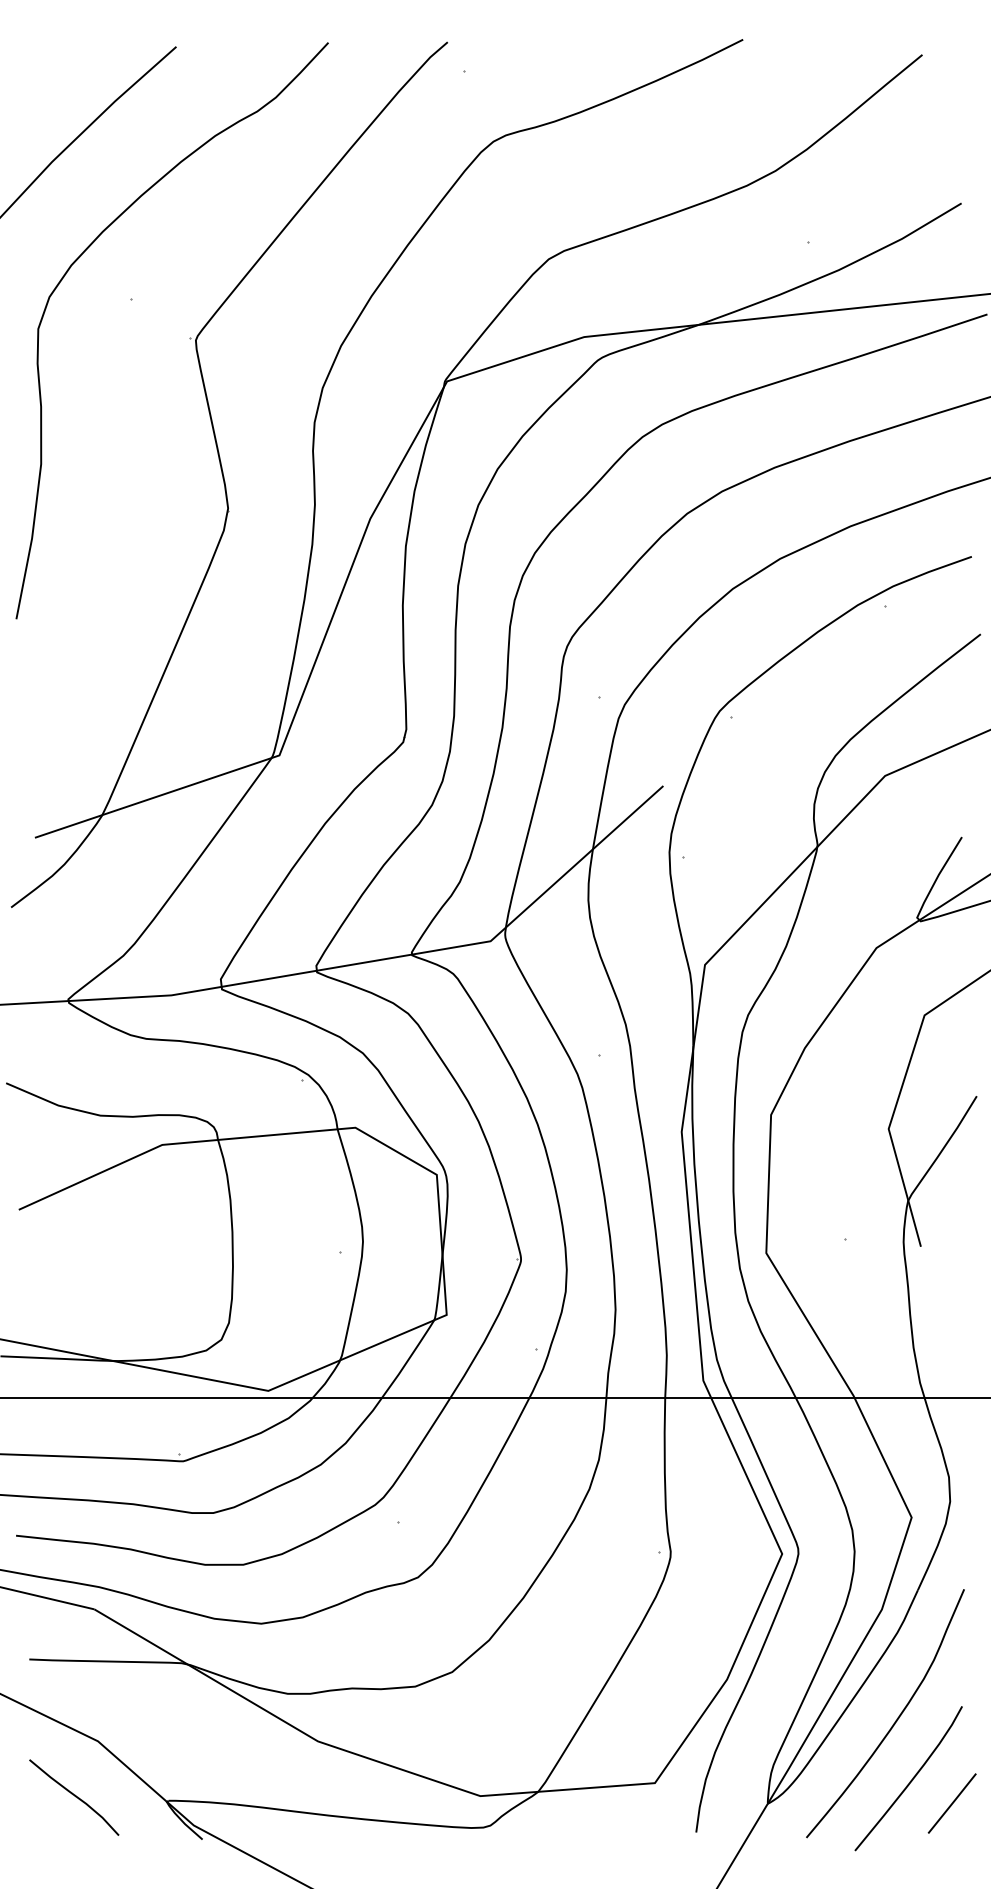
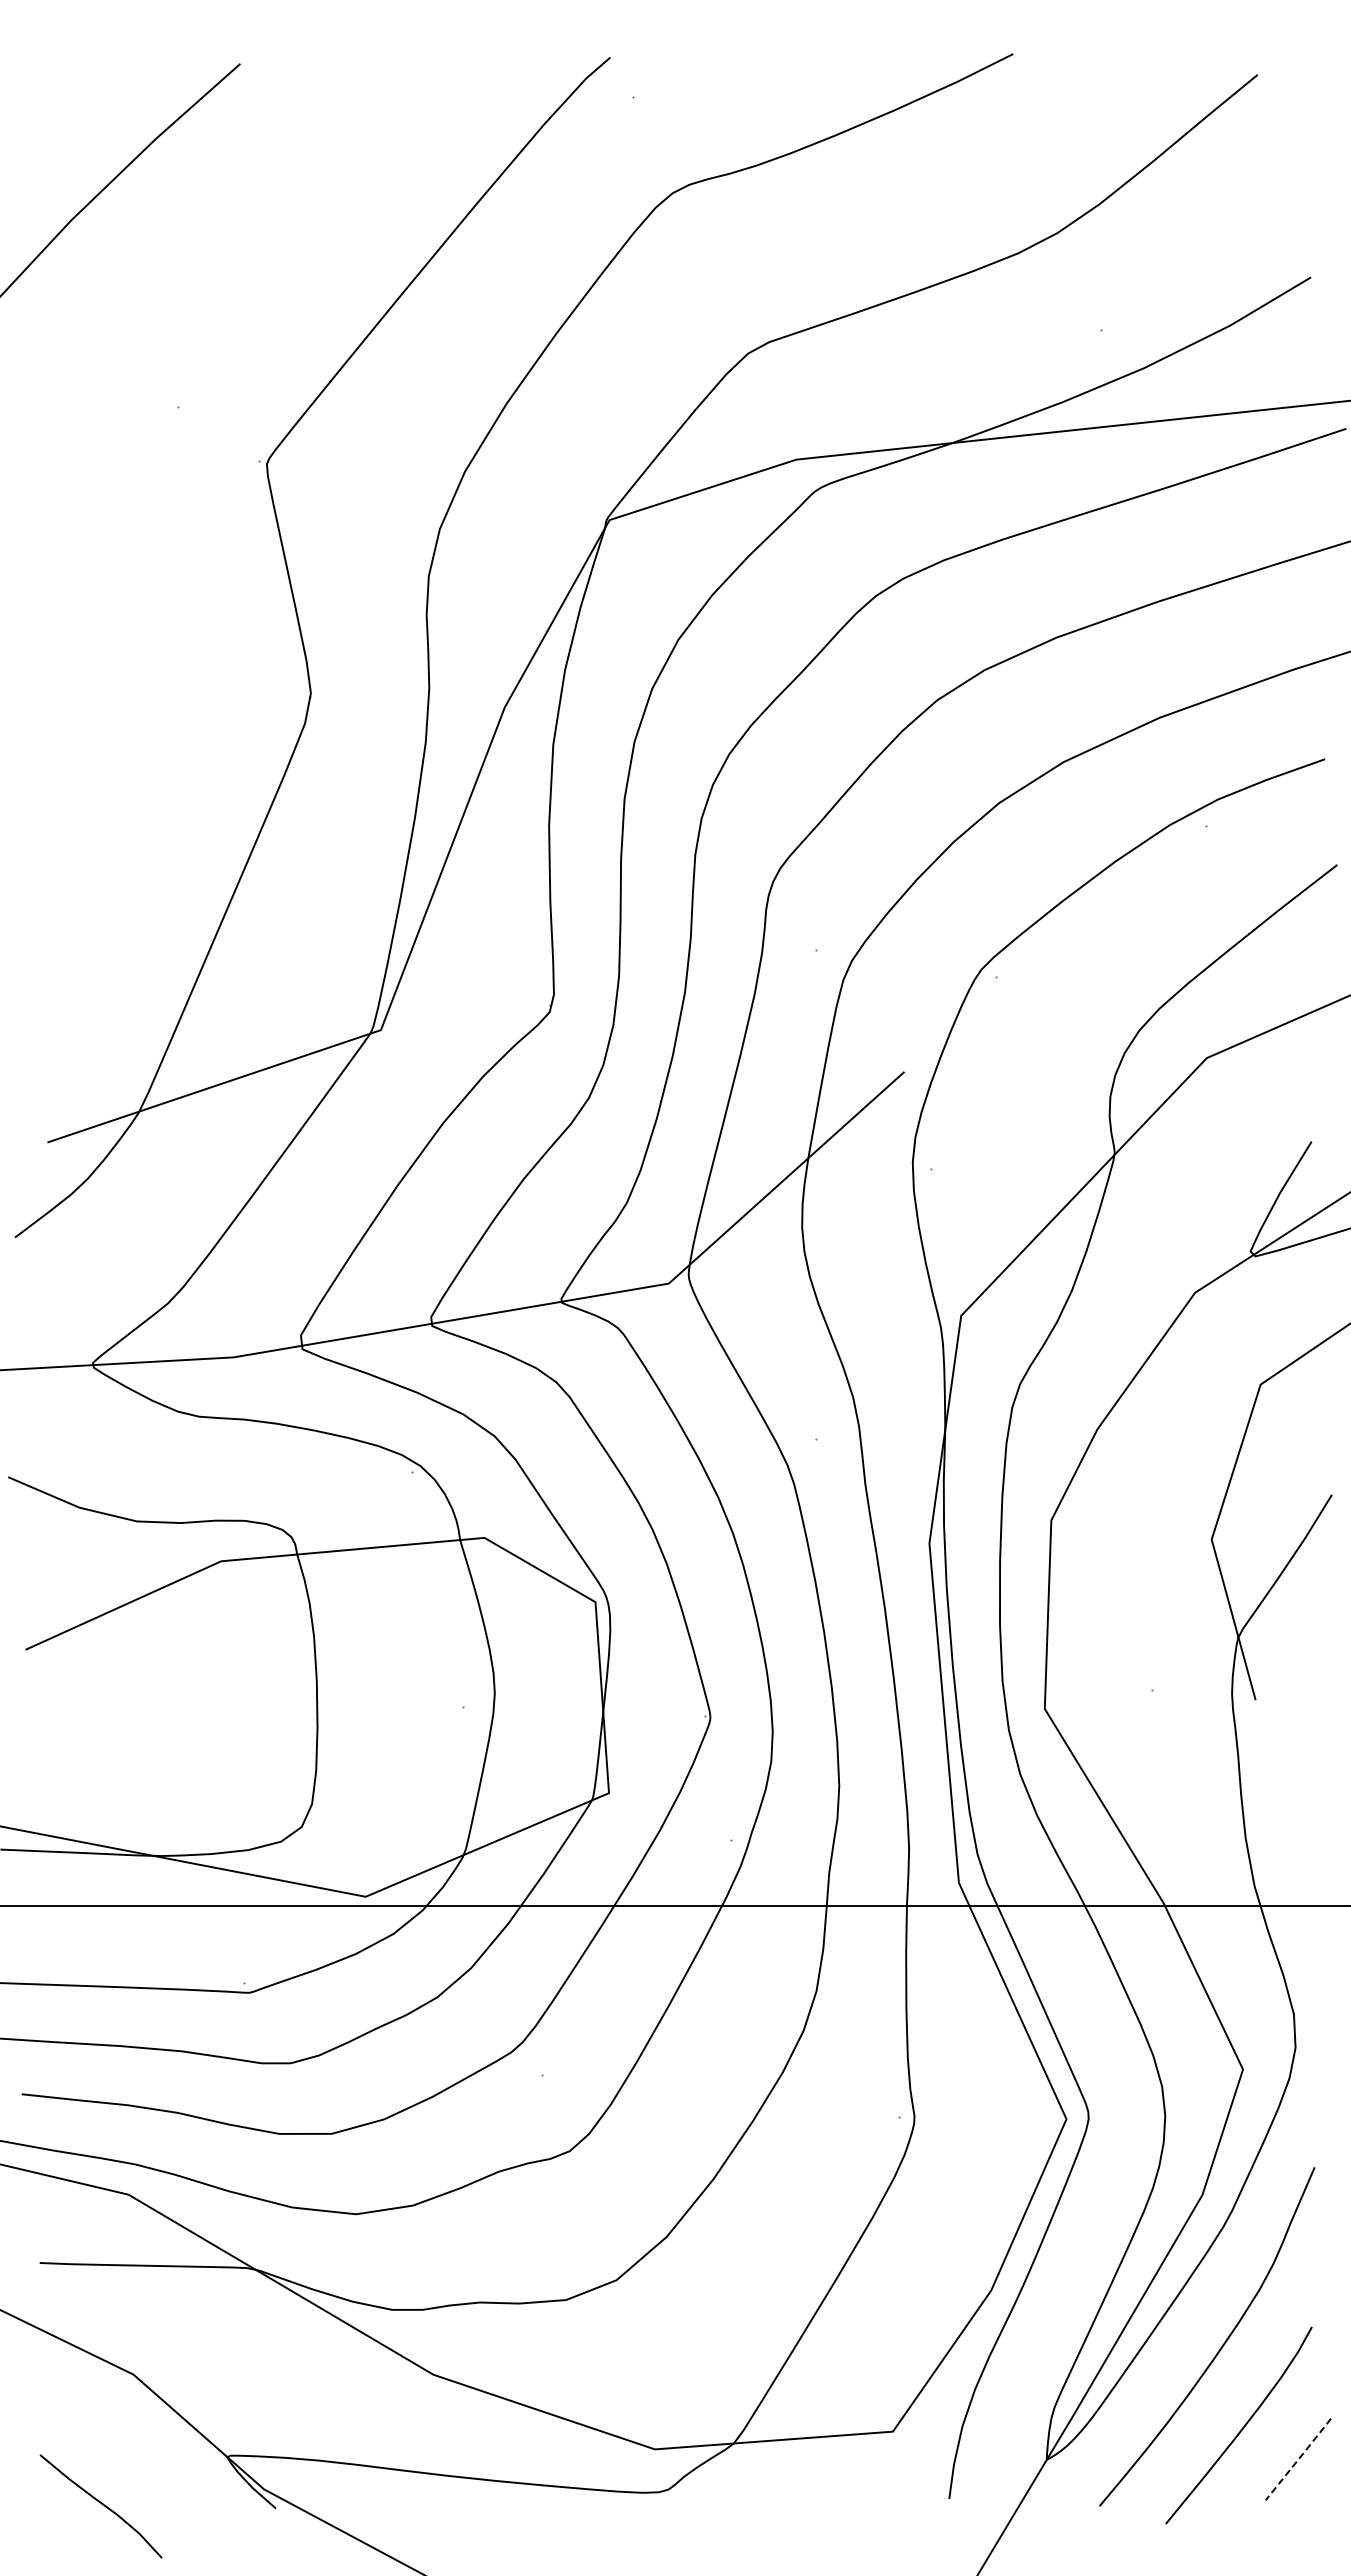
curve: (89, 247) -> (121, 337), removed
curve: (74, 1796) -> (101, 2504), moved
line: (952, 1803) -> (1298, 2459), solid -> dashed

